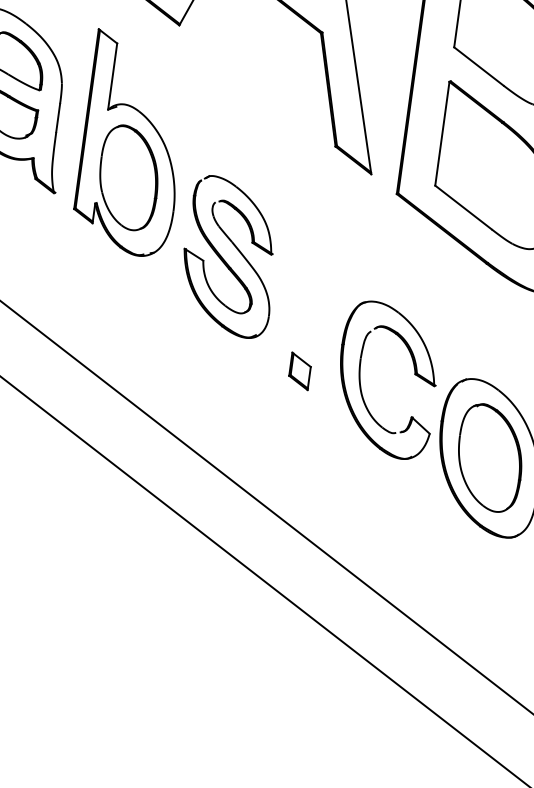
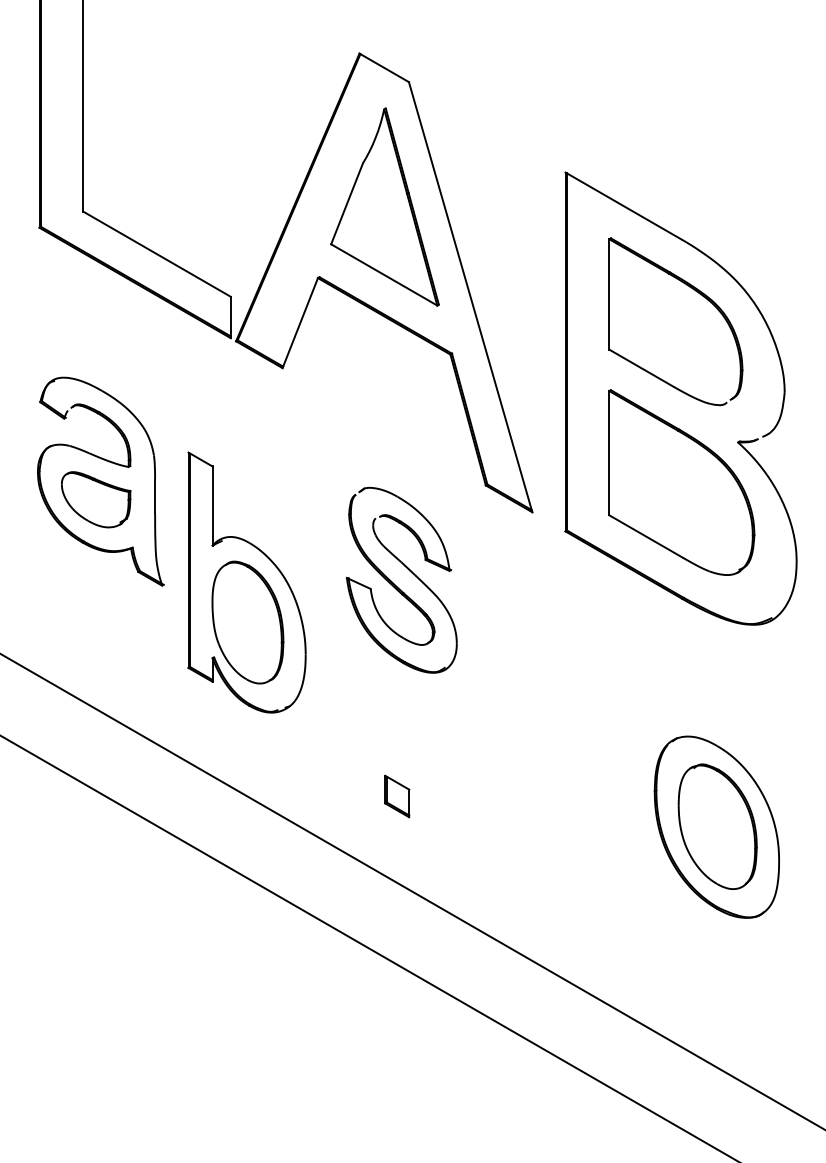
part: (132, 144) -> (246, 582), moved
part: (224, 259) -> (395, 584), moved
part: (300, 371) -> (397, 796), moved
part: (360, 382) -> (553, 758), removed

